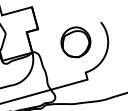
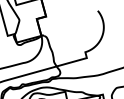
part: (76, 42) -> (77, 27), removed

